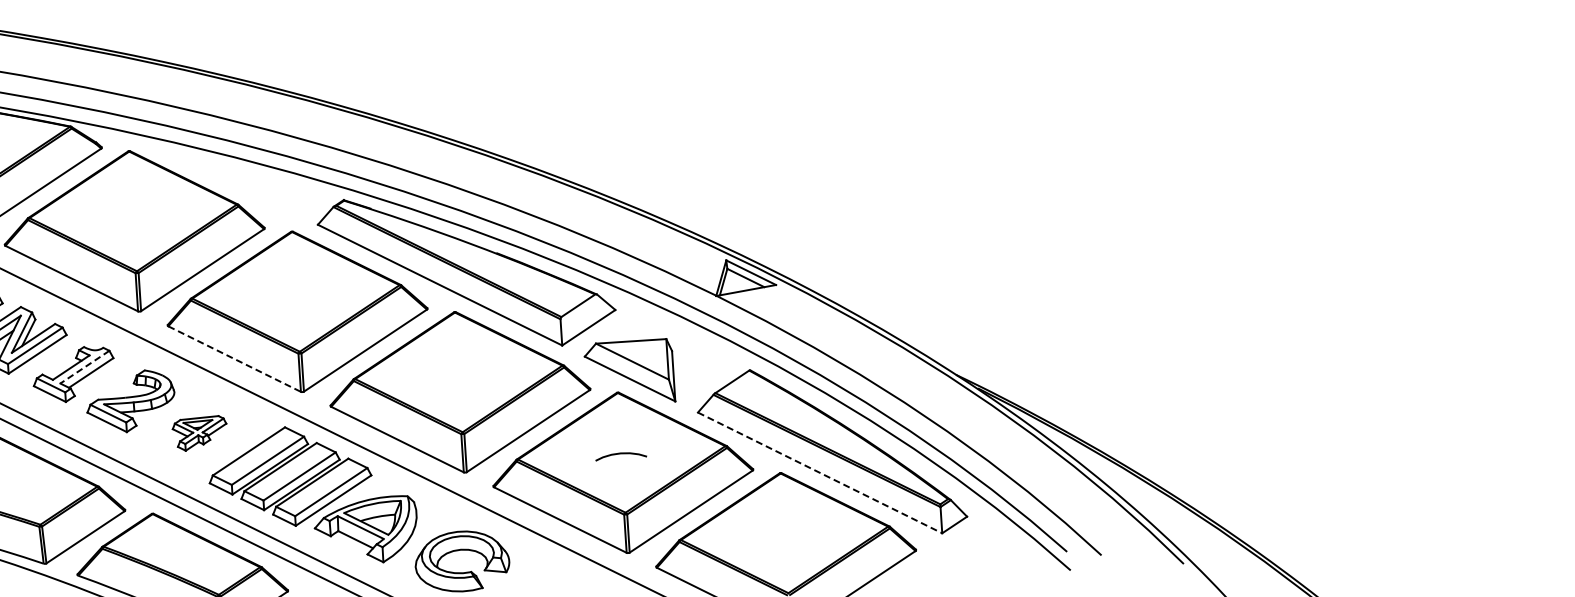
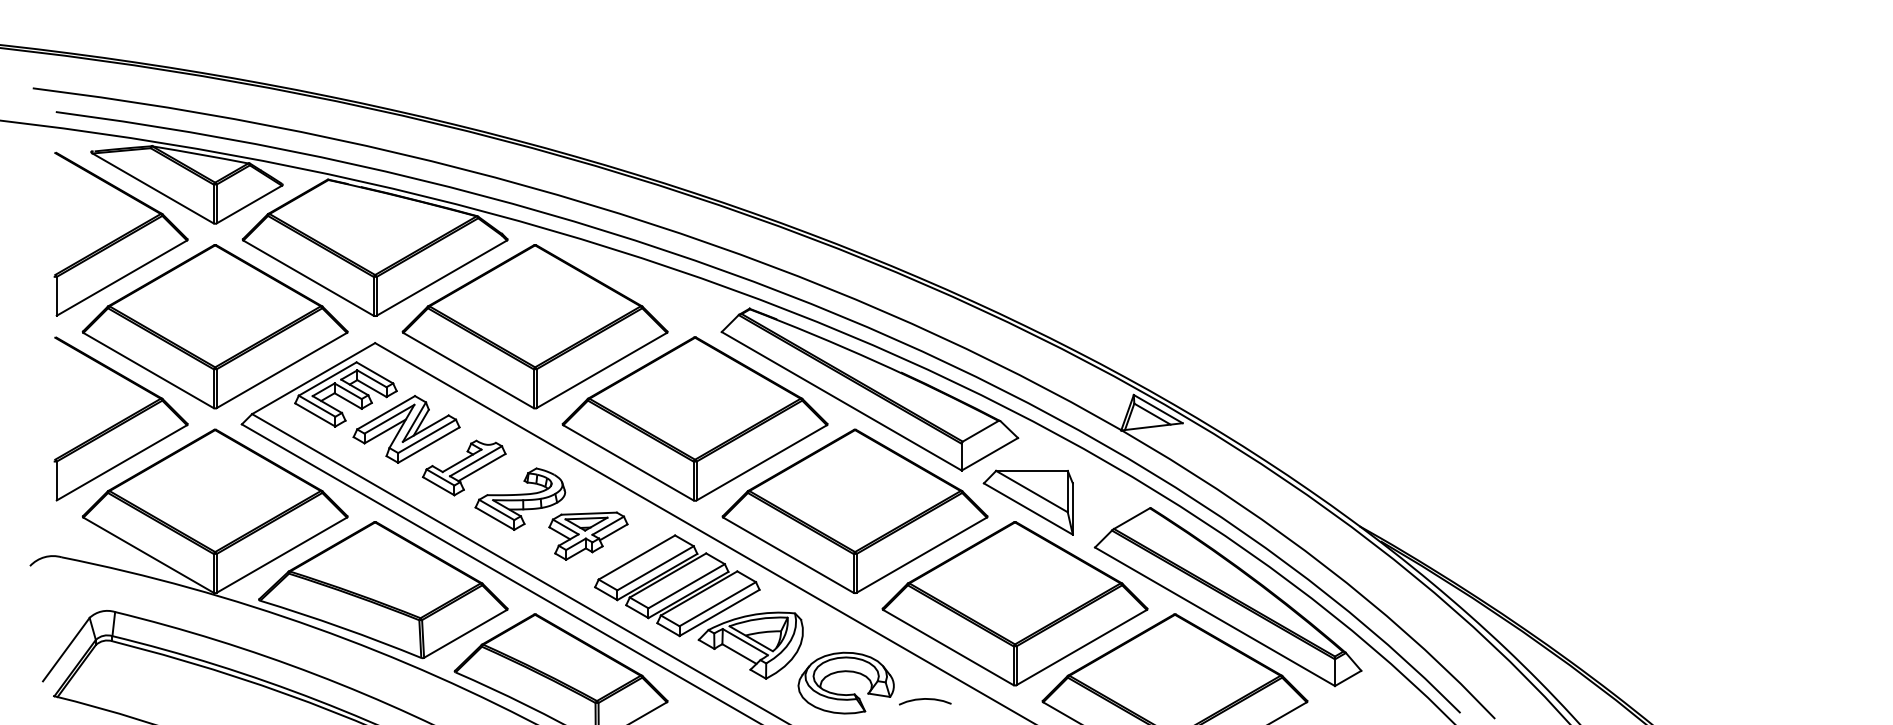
line: (234, 359) -> (628, 463), dashed -> solid
line: (85, 367) -> (476, 461), dashed -> solid
part: (200, 432) -> (588, 535), size x1.43
curve: (621, 453) -> (925, 699), moved
line: (820, 472) -> (1215, 616), dashed -> solid

